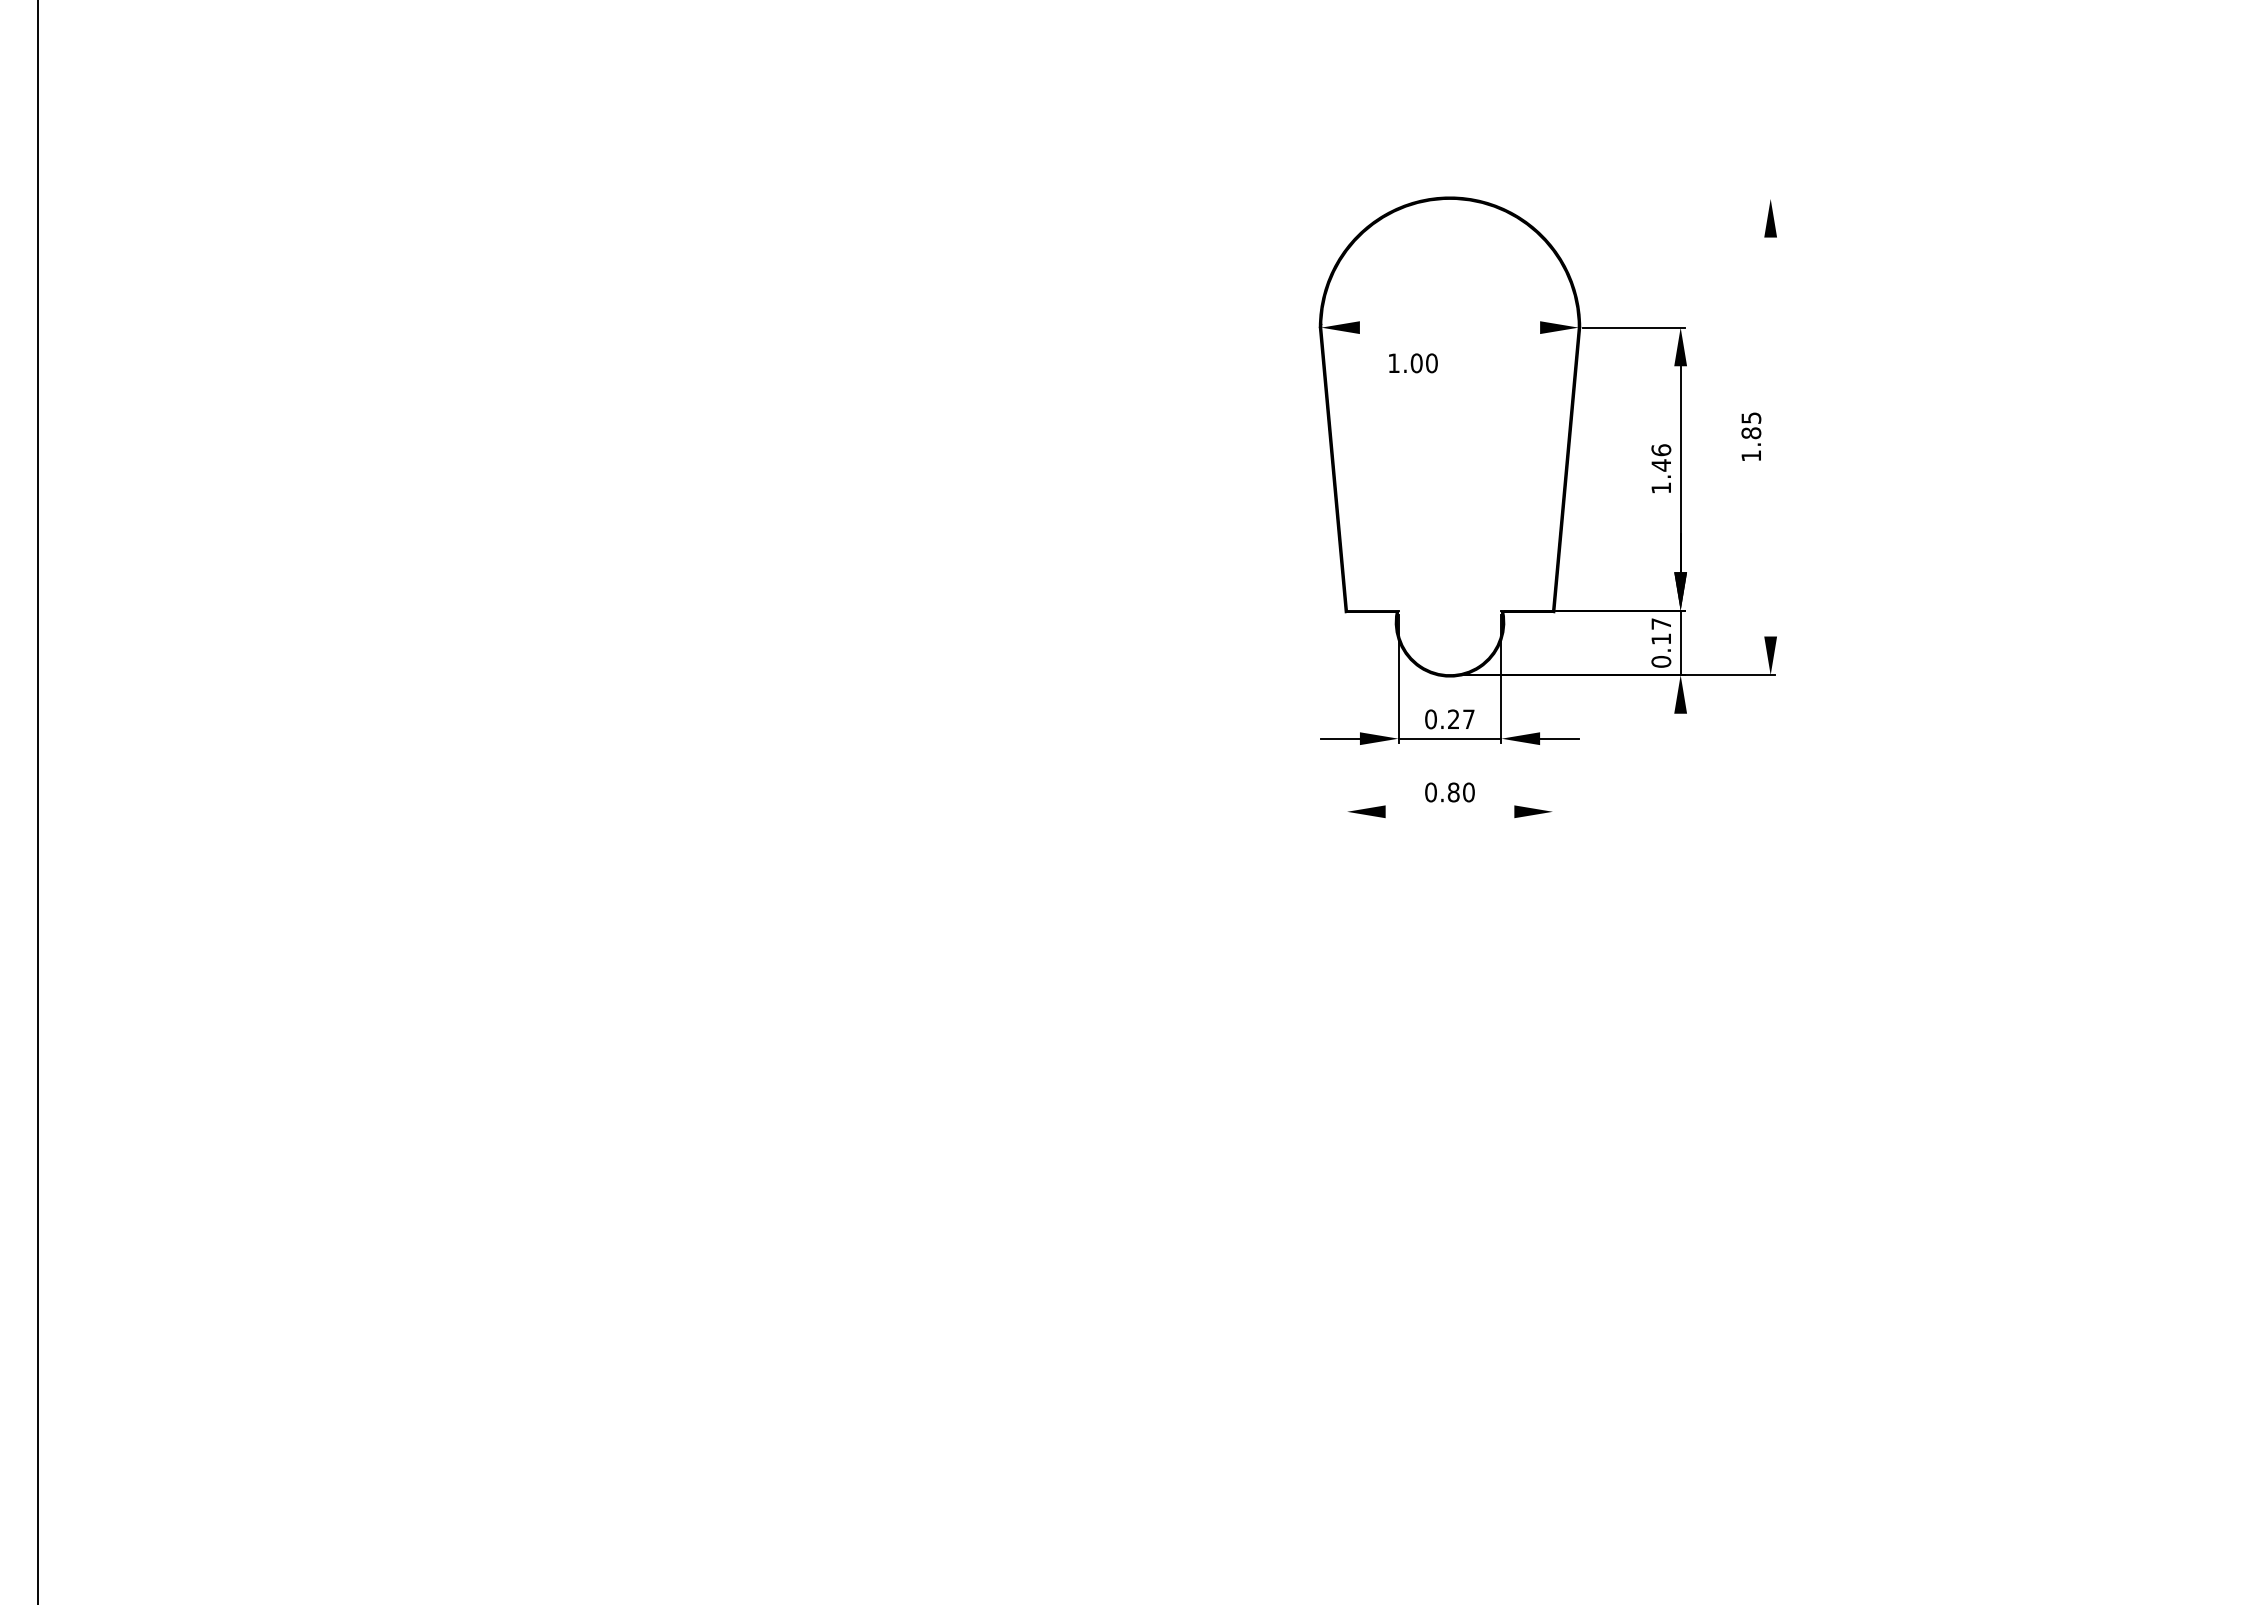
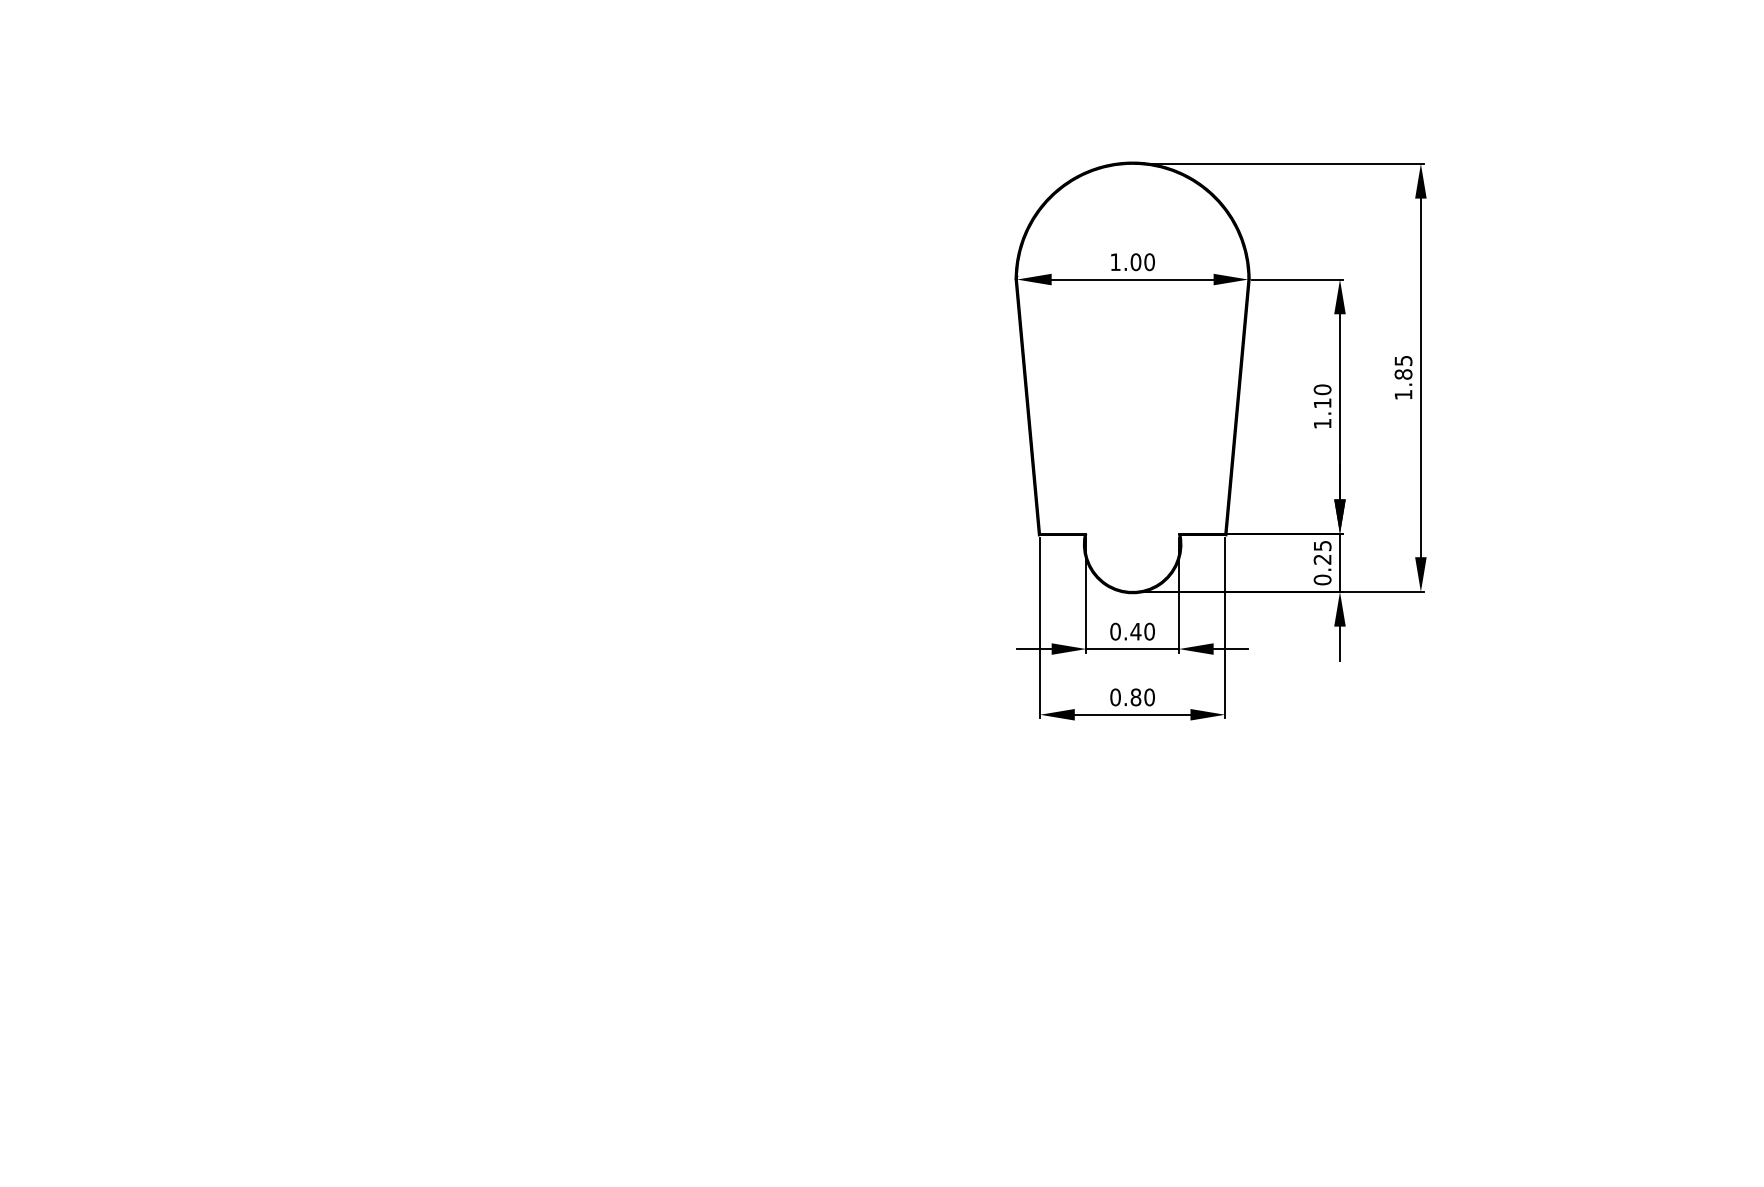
line: (1613, 198) -> (1279, 163), added
line: (1449, 327) -> (1132, 279), added
text: (1413, 363) -> (1133, 262), moved
line: (1770, 436) -> (1420, 377), added
text: (1661, 457) -> (1322, 396), 1.46 -> 1.10
text: (1661, 631) -> (1322, 552), 0.17 -> 0.25
line: (1347, 714) -> (1040, 627), added
line: (1552, 714) -> (1224, 627), added
text: (1460, 719) -> (1142, 631), 0.27 -> 0.40
line: (1680, 732) -> (1339, 643), added
line: (1449, 811) -> (1132, 714), added

